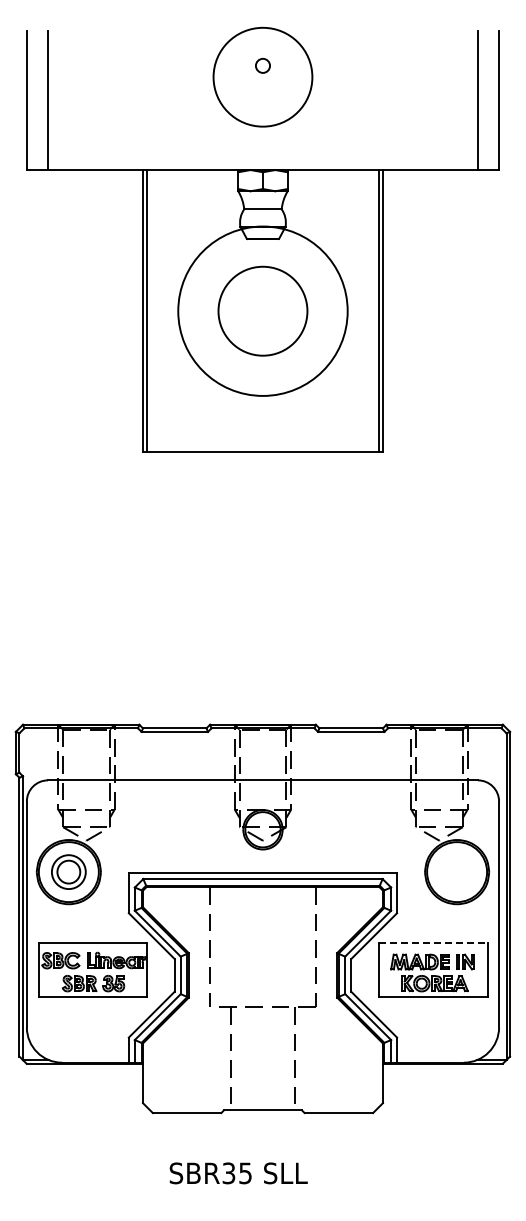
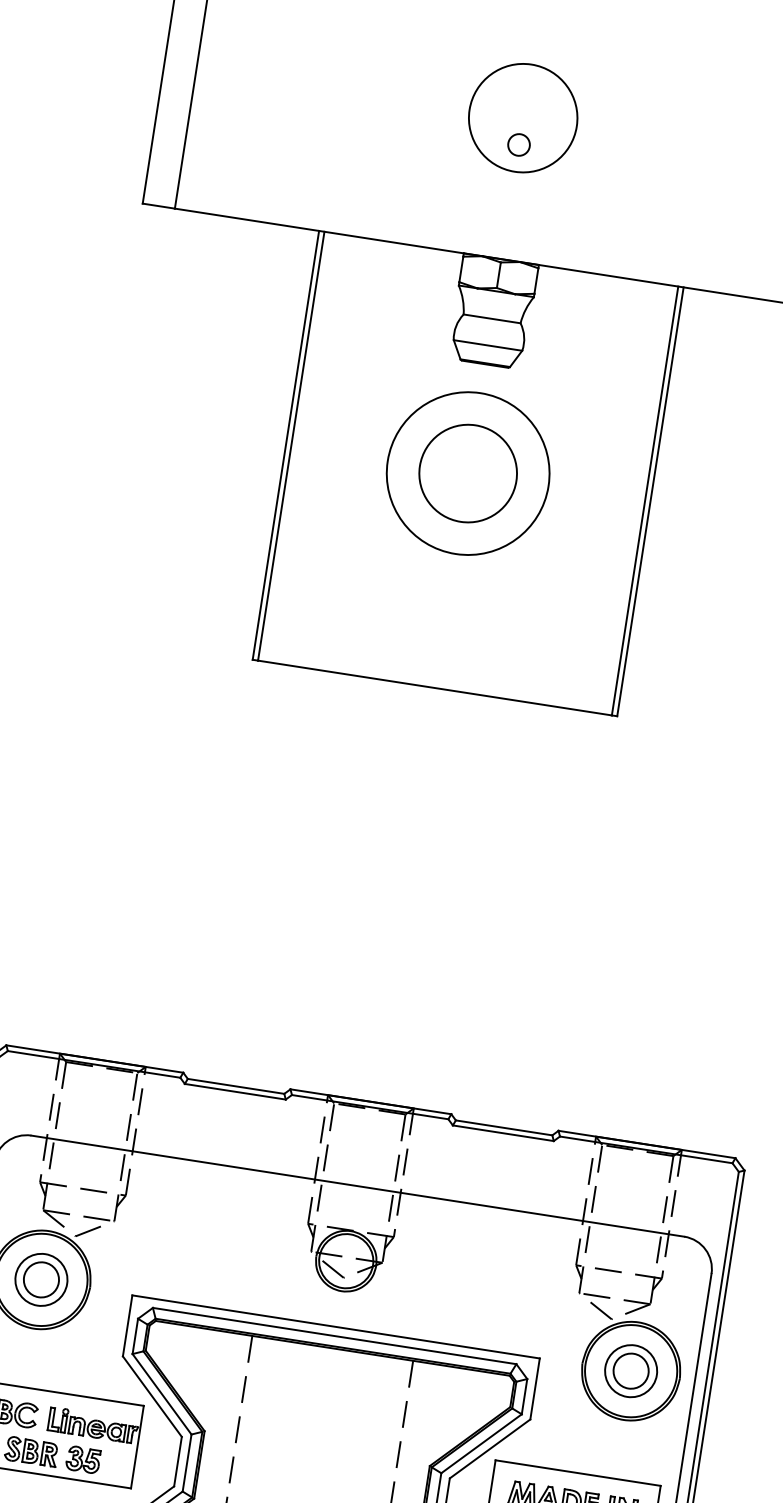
circle: (262, 65) -> (518, 144), moved
circle: (262, 76) -> (522, 116), size x0.71
circle: (262, 311) -> (467, 473), size x0.62
circle: (262, 311) -> (467, 473), size x0.71
part: (456, 871) -> (630, 1370), added
line: (433, 942) -> (578, 1472), dashed -> solid

